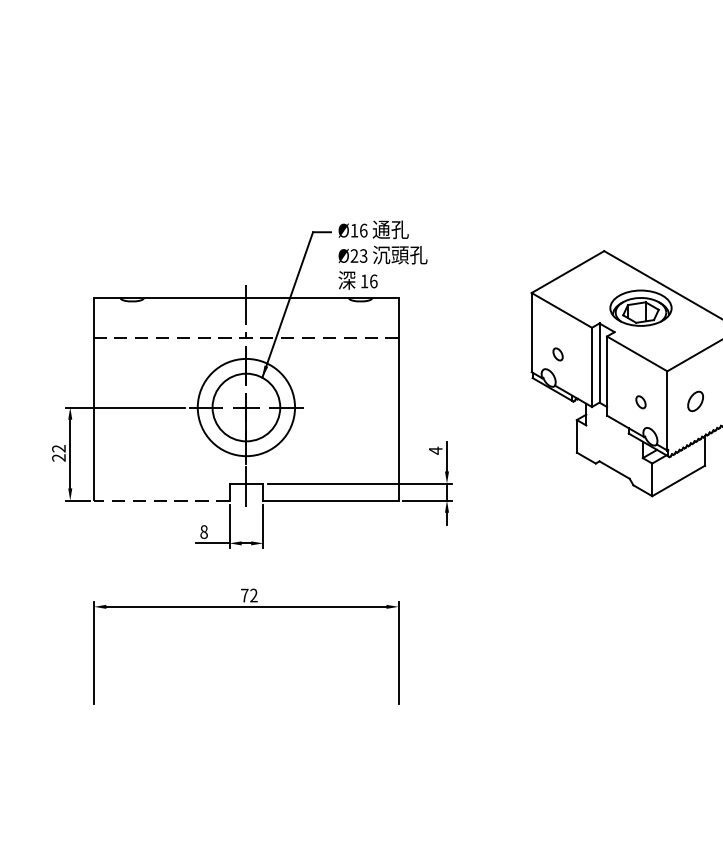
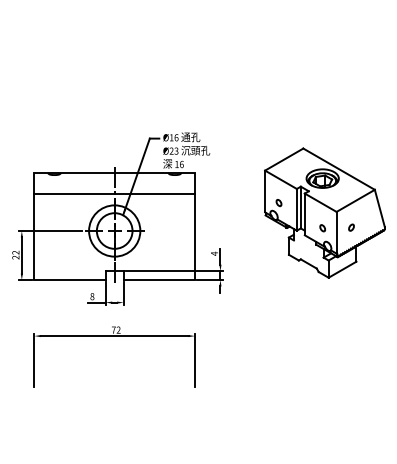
line: (246, 338) -> (114, 194), dashed -> solid
part: (695, 400) -> (351, 227), size x0.62
line: (162, 501) -> (70, 280), dashed -> solid

